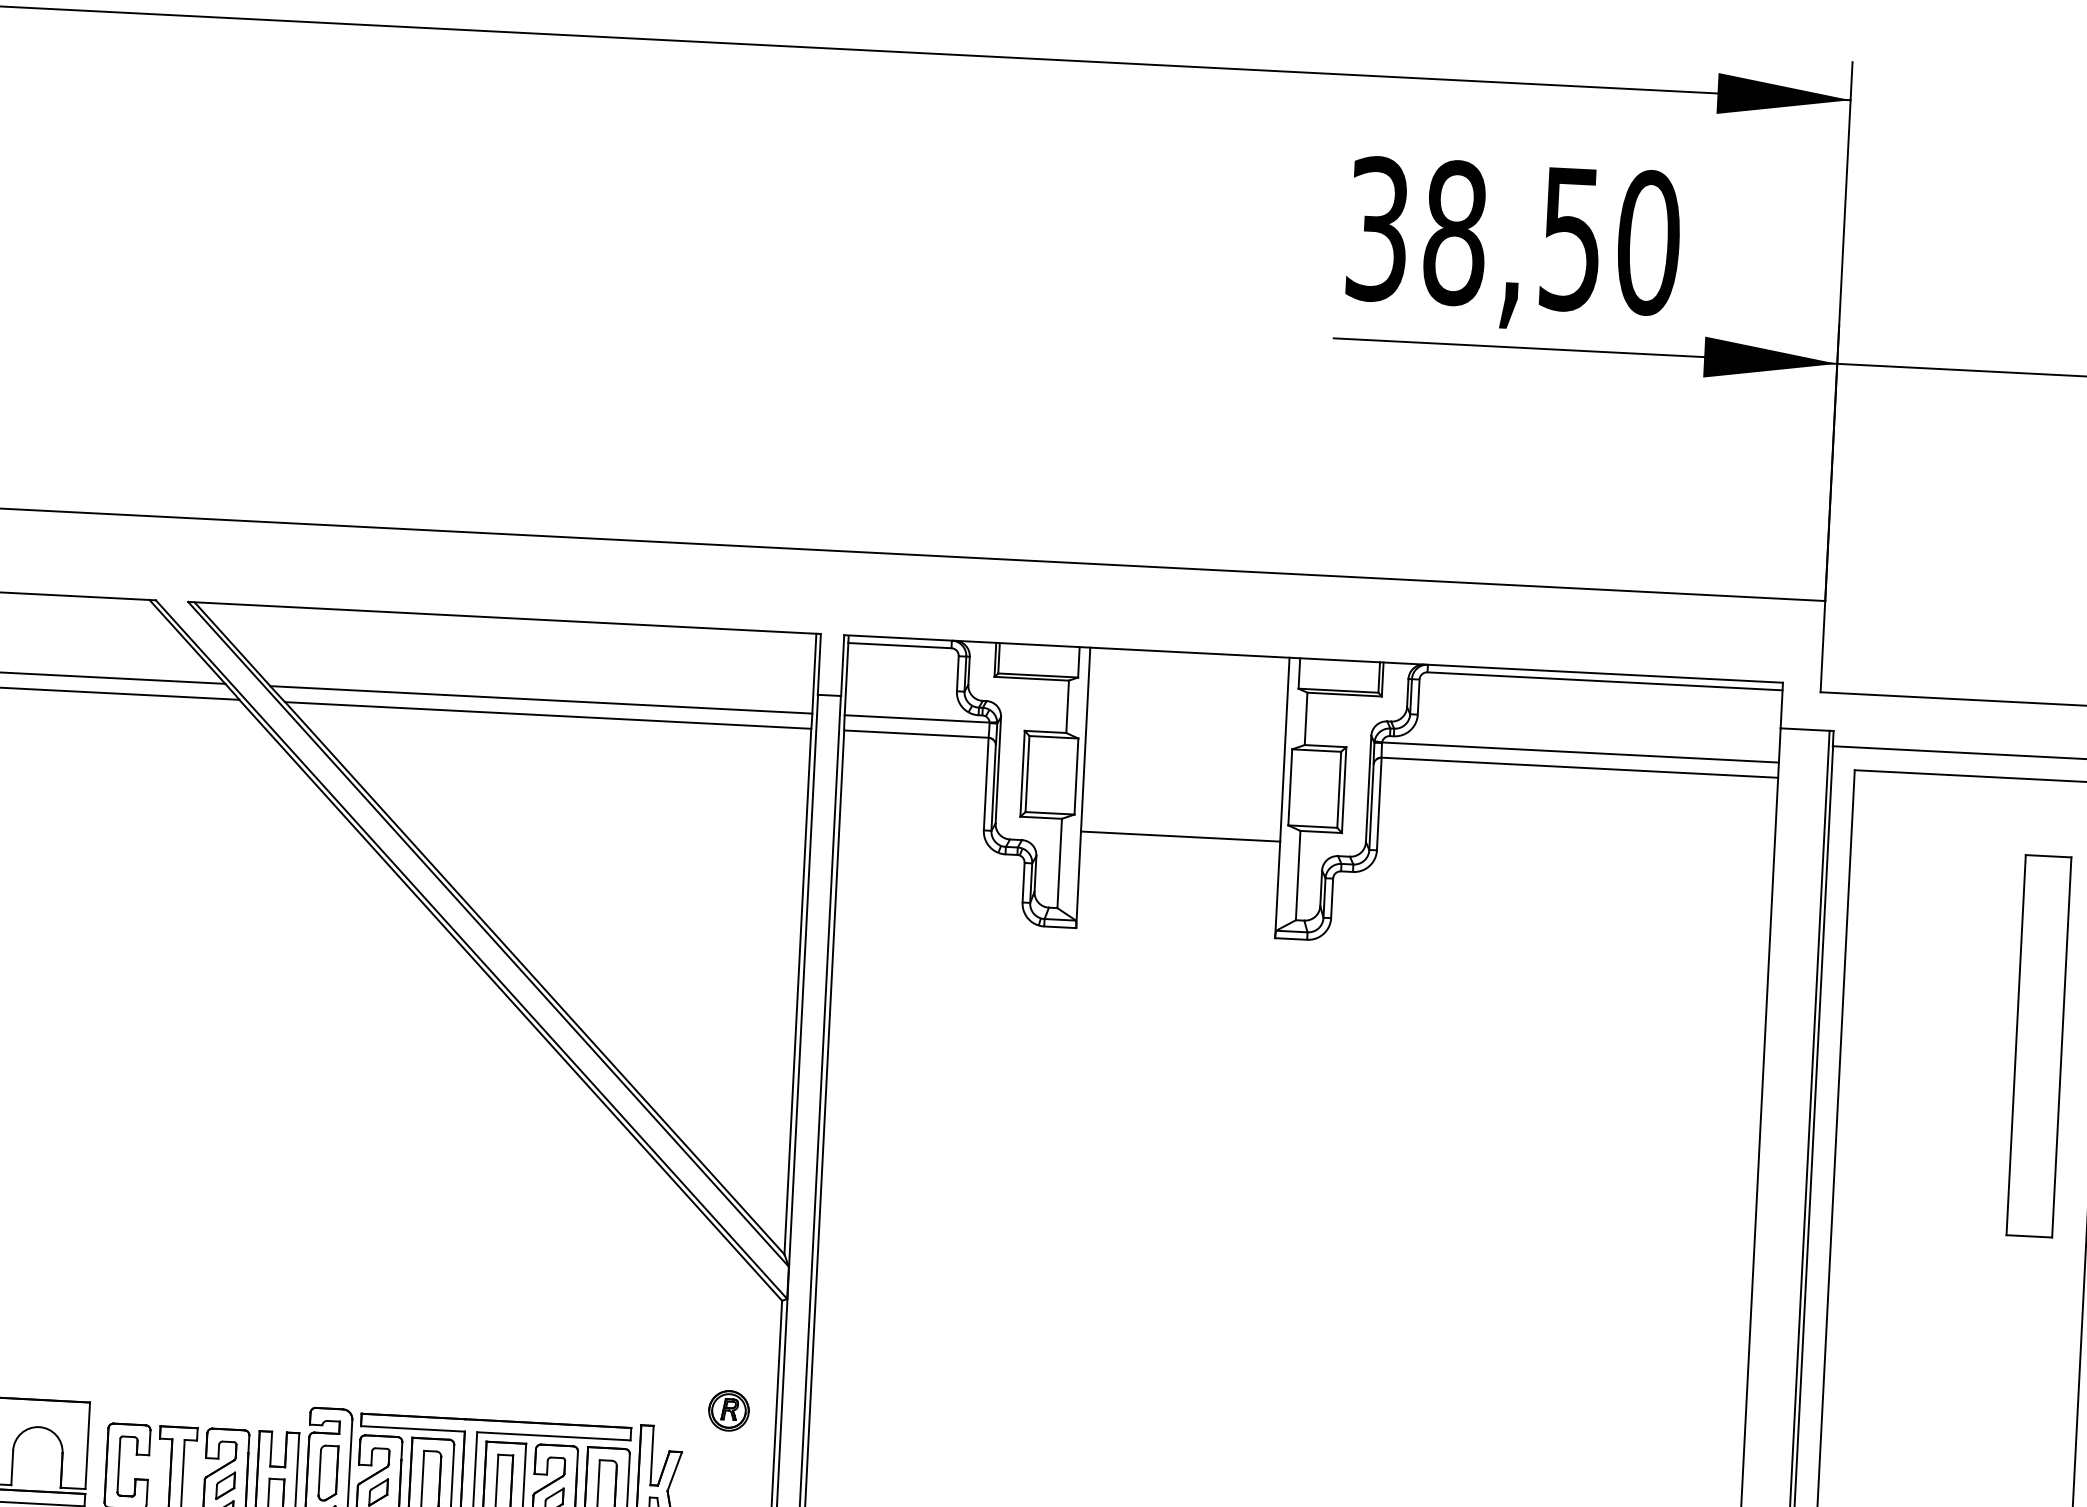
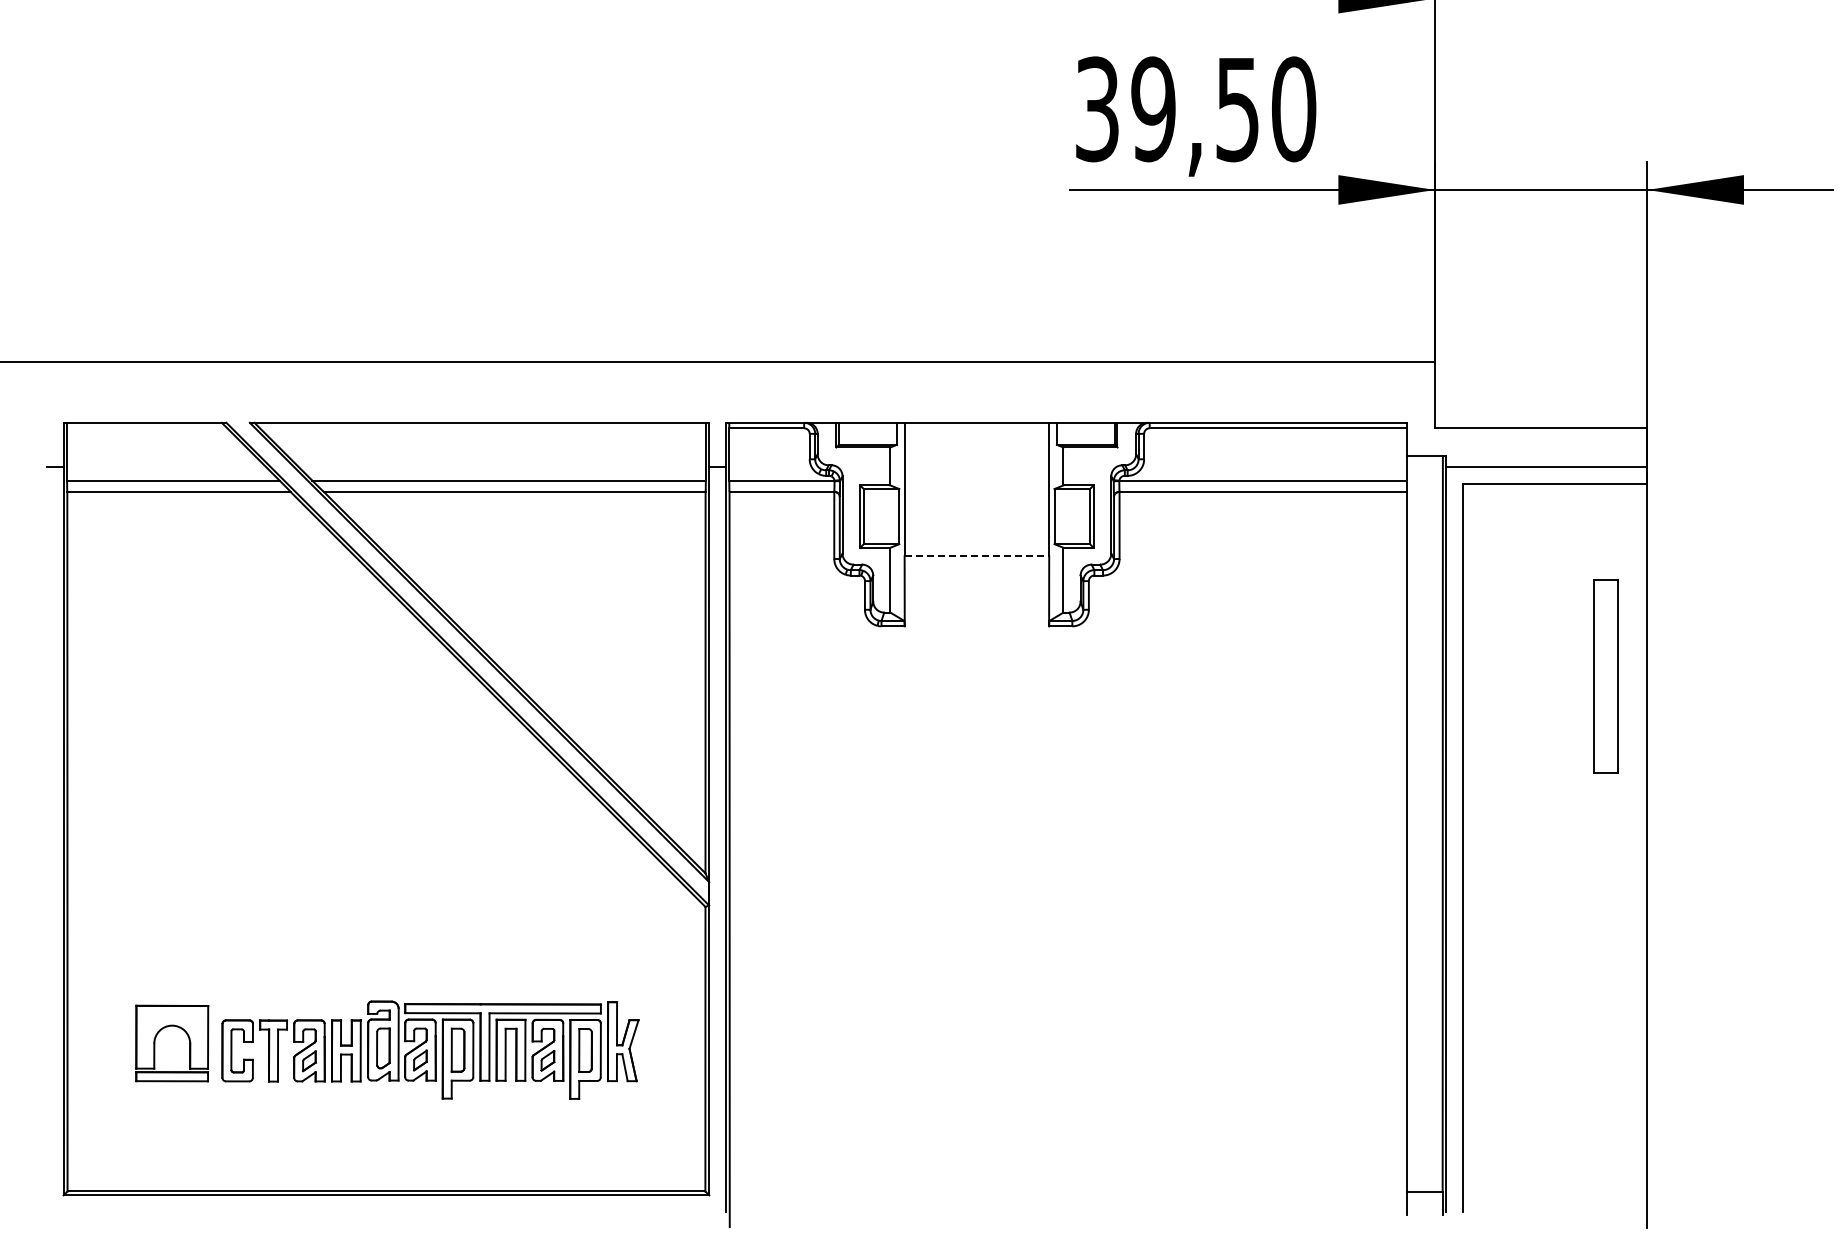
text: (1455, 233) -> (1153, 109), 38,50 -> 39,50
line: (1181, 836) -> (977, 556), solid -> dashed
part: (2038, 1046) -> (1605, 676), size x0.7
part: (728, 1410) -> (670, 988), removed

